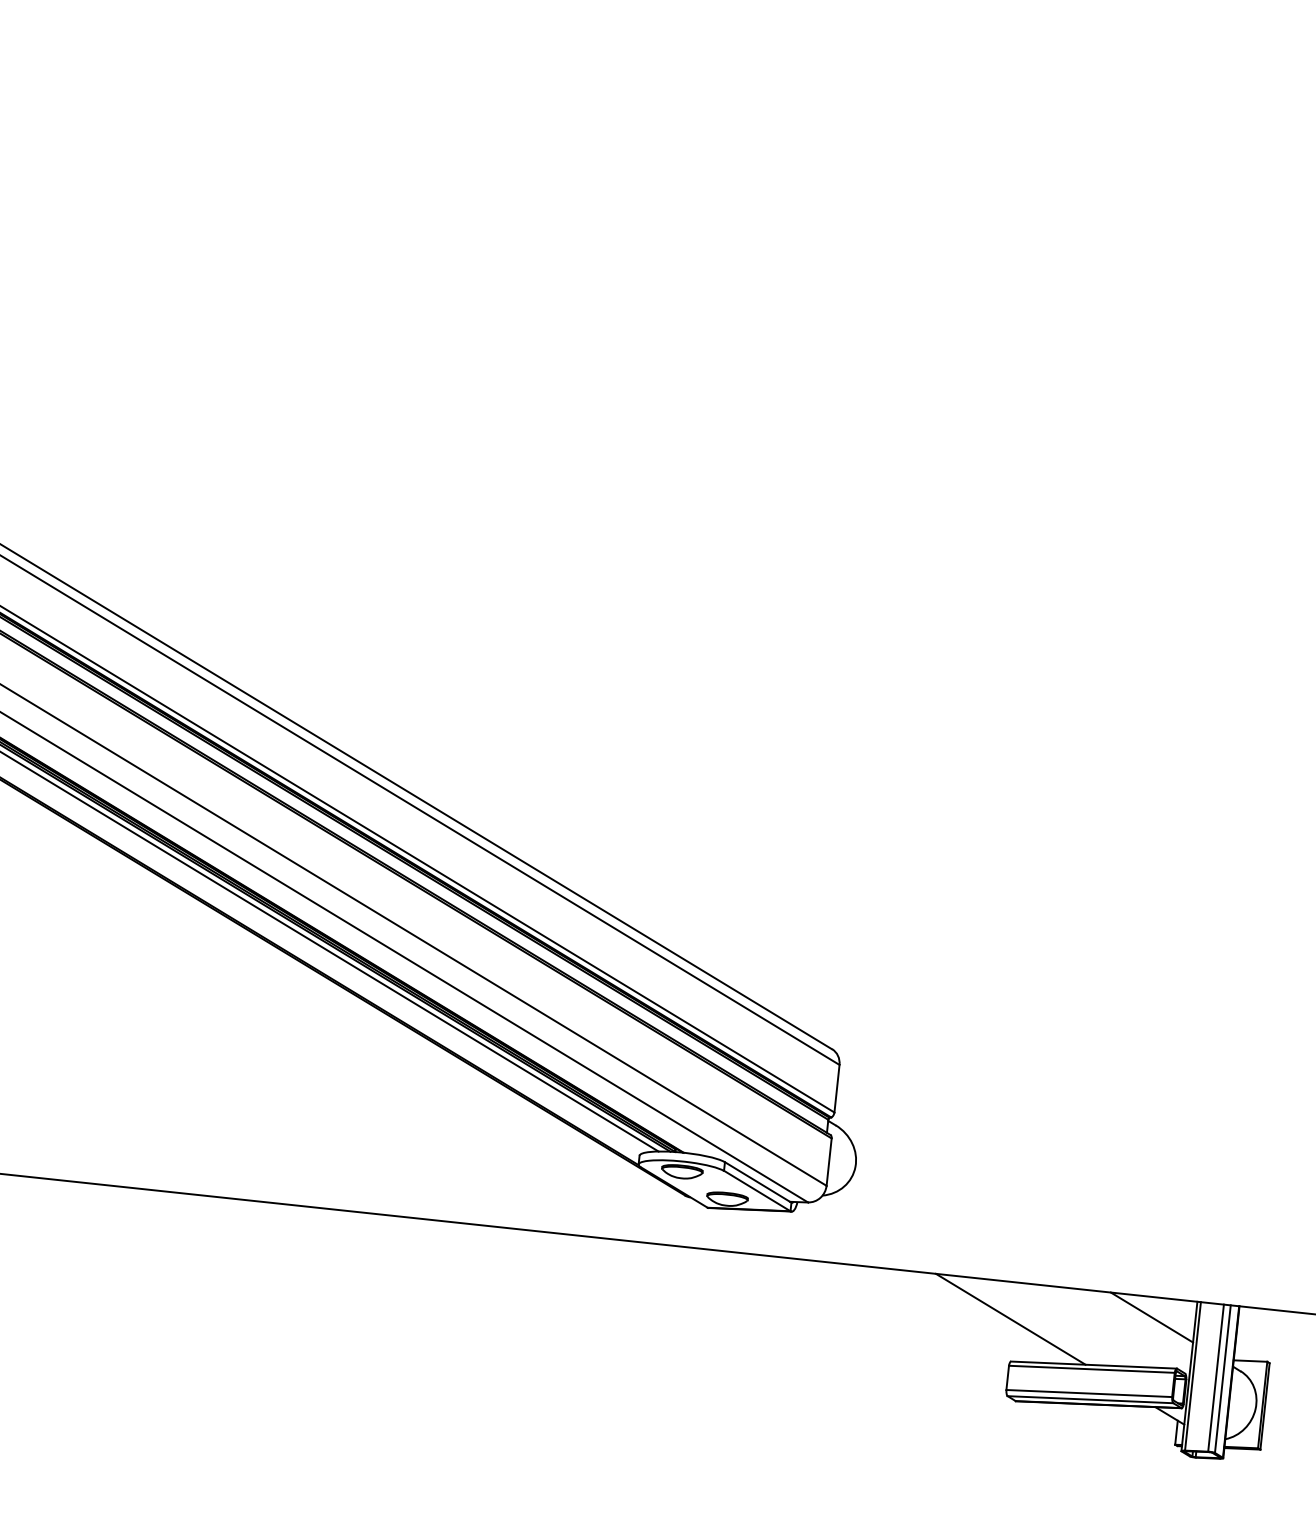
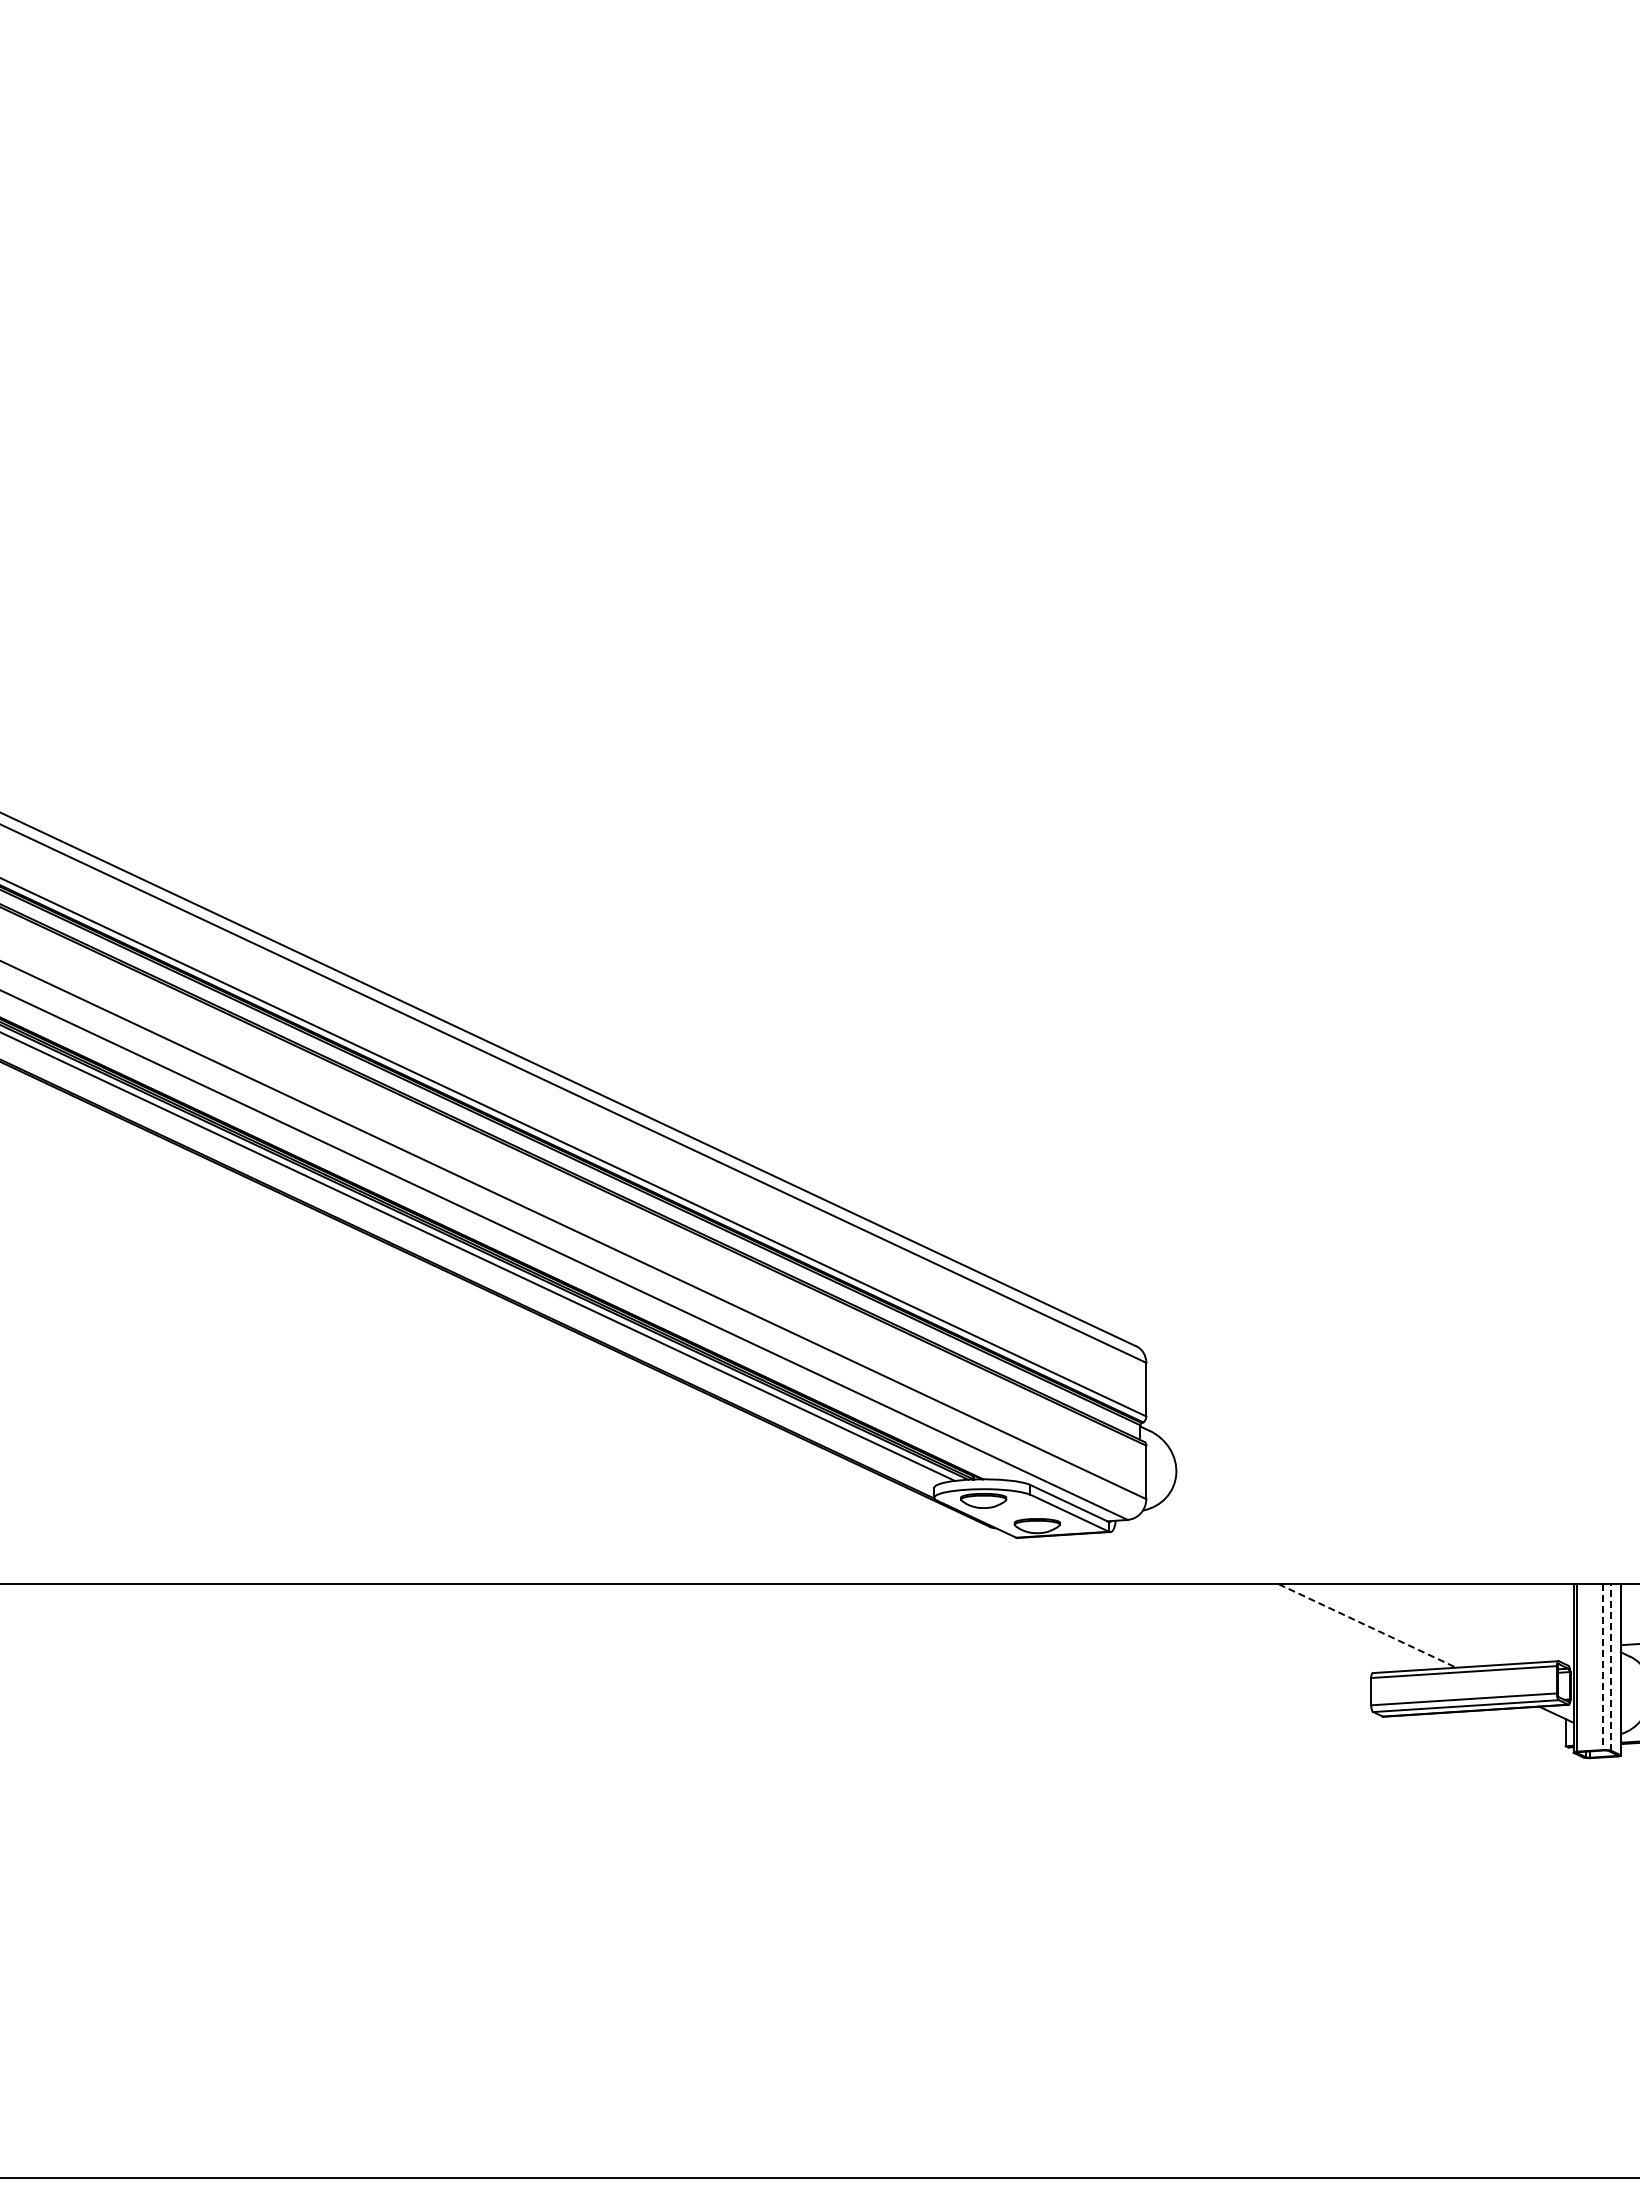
line: (1151, 1317) -> (1524, 1607), removed
line: (1010, 1319) -> (1367, 1626), solid -> dashed
line: (1216, 1378) -> (1603, 1667), solid -> dashed
line: (1223, 1378) -> (1611, 1666), solid -> dashed

